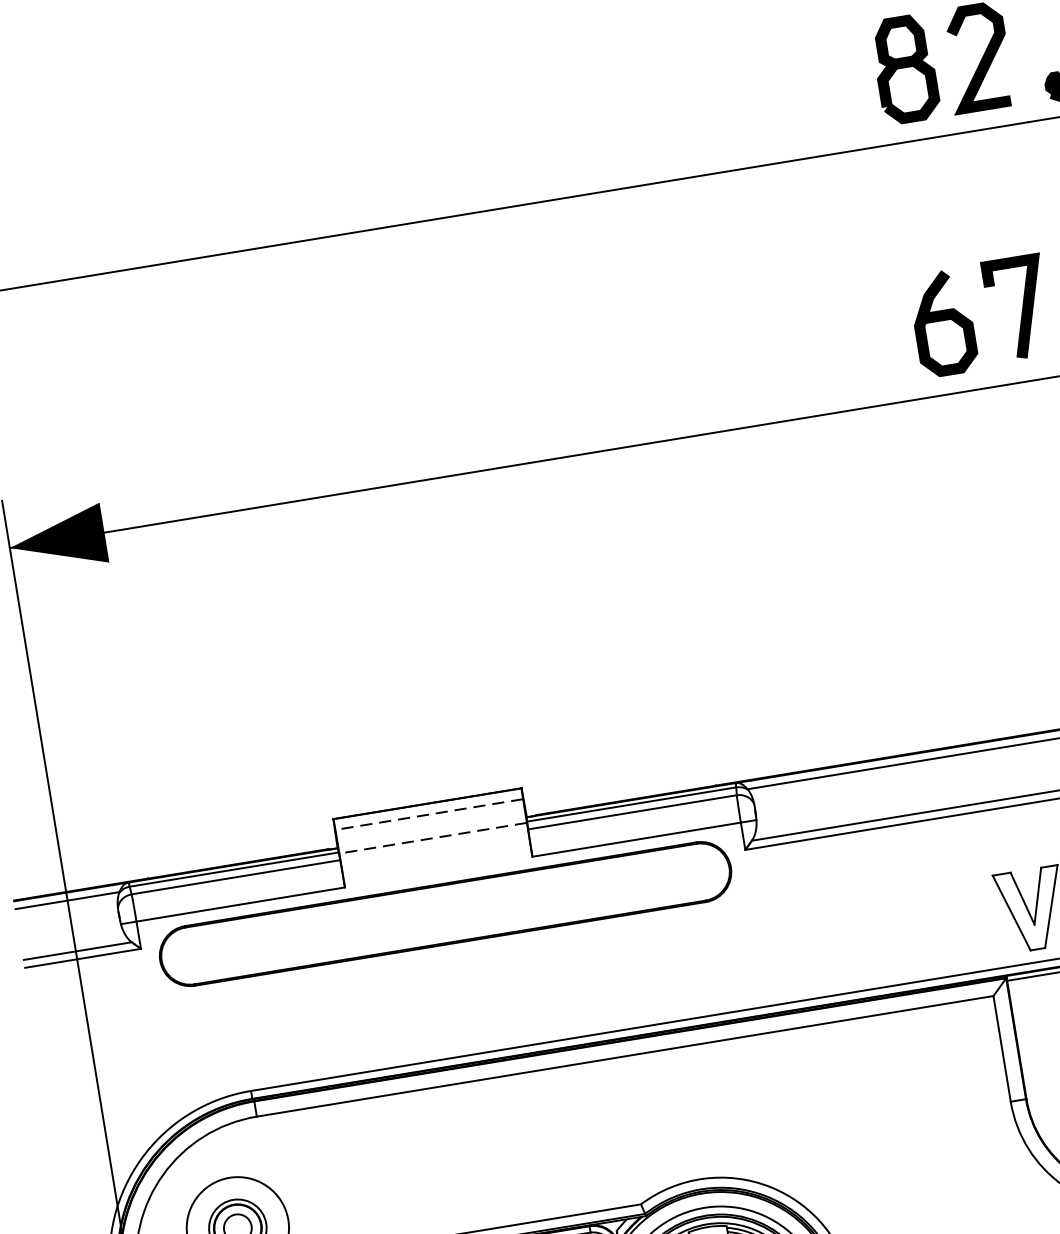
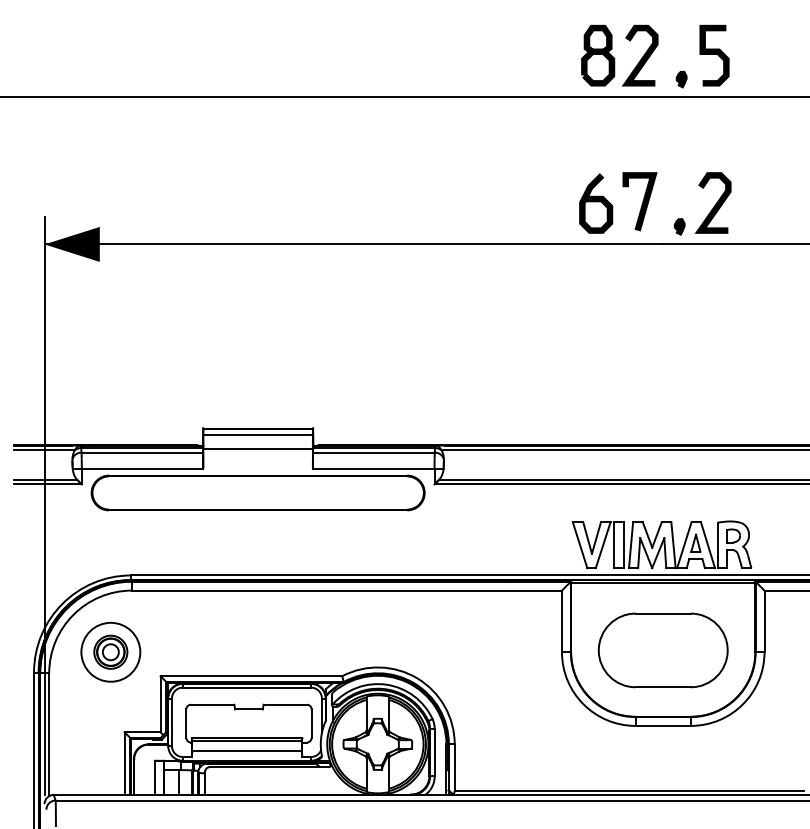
line: (429, 813) -> (258, 434), dashed -> solid
line: (433, 837) -> (258, 448), dashed -> solid

